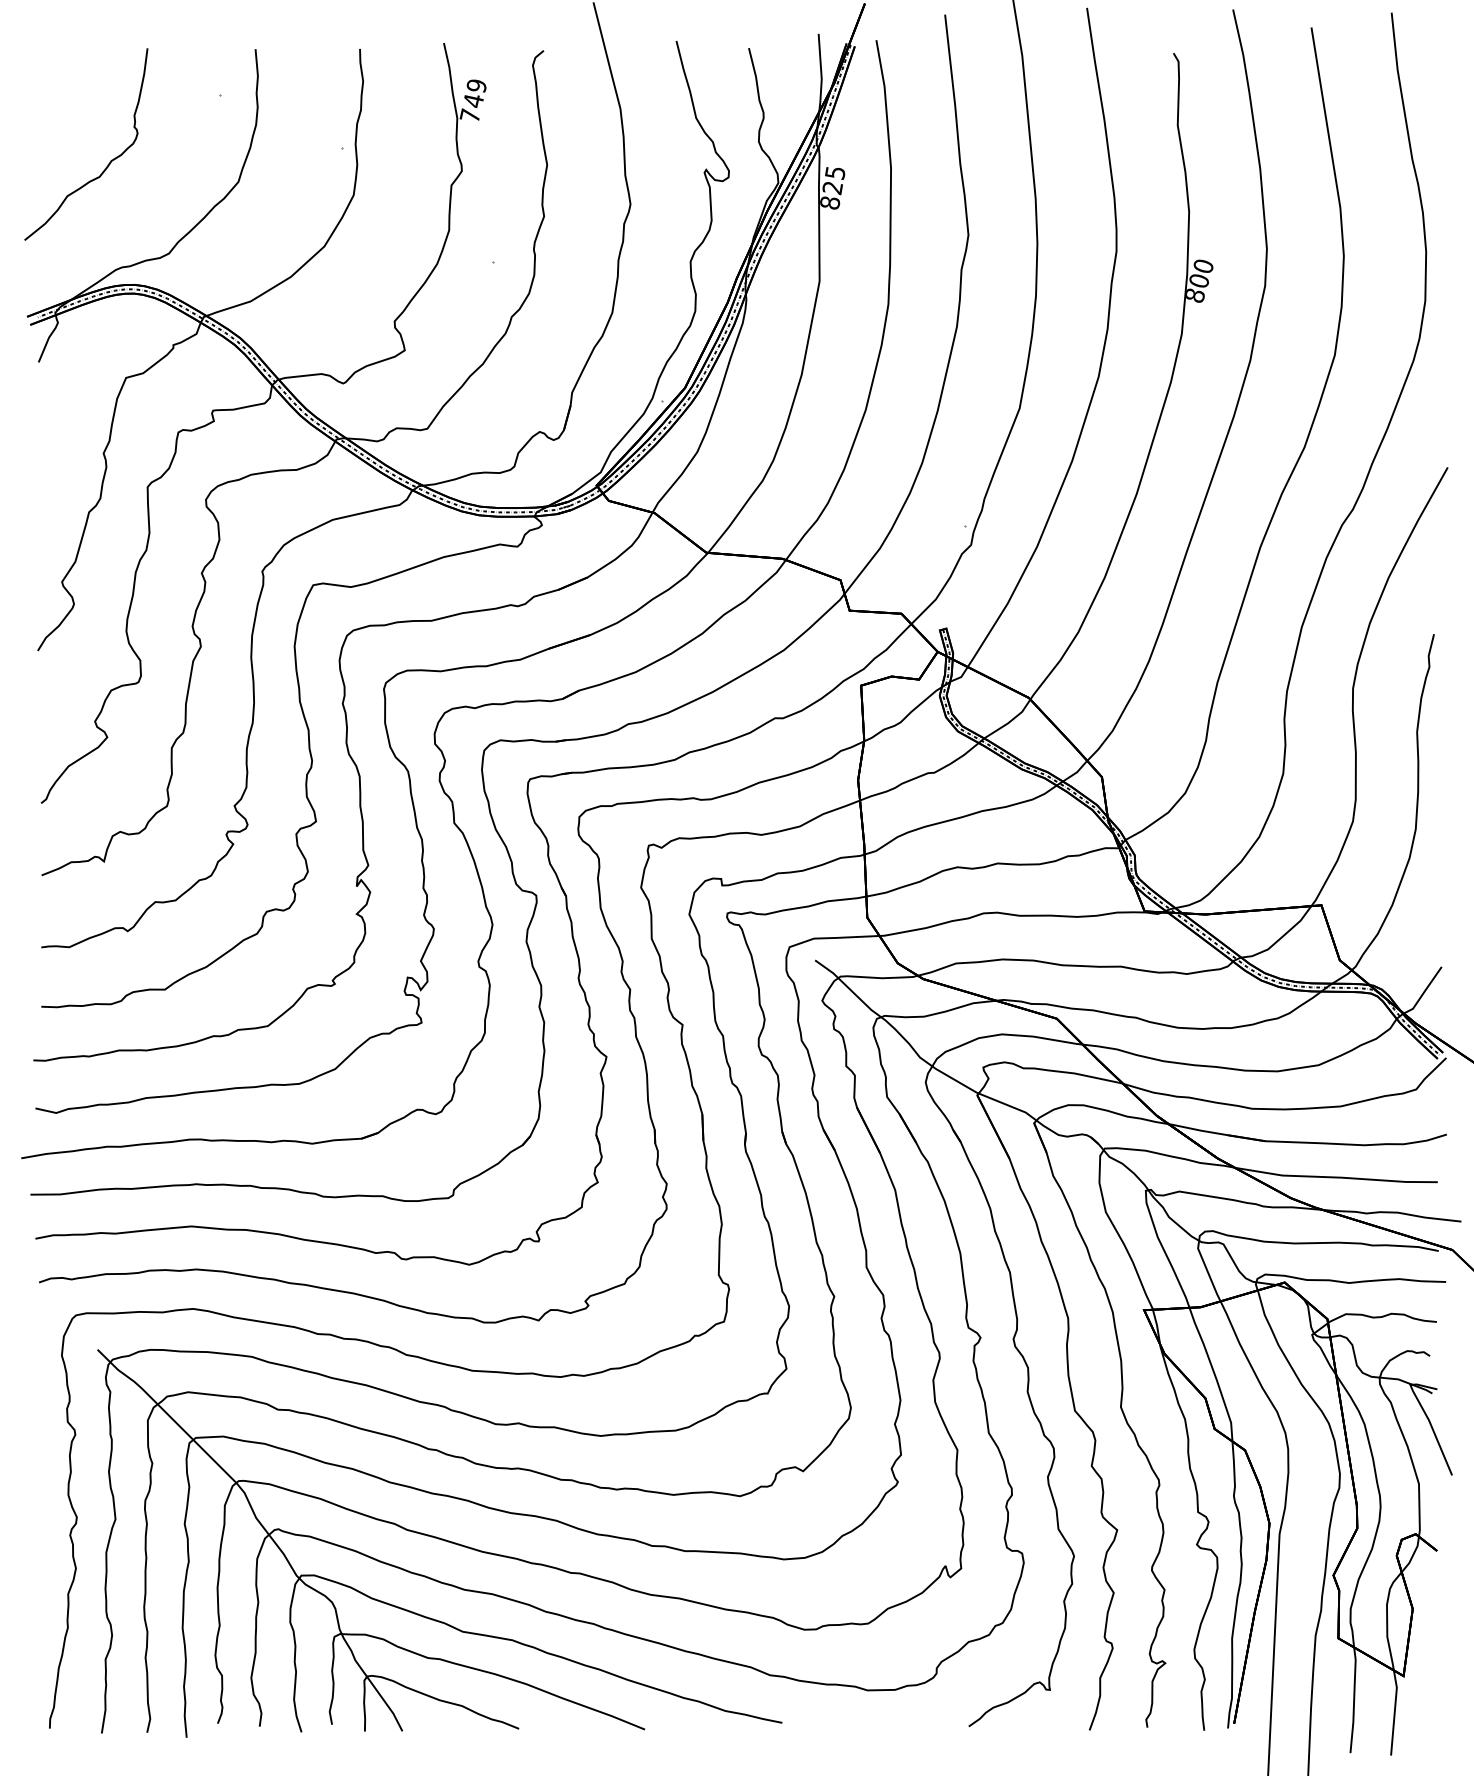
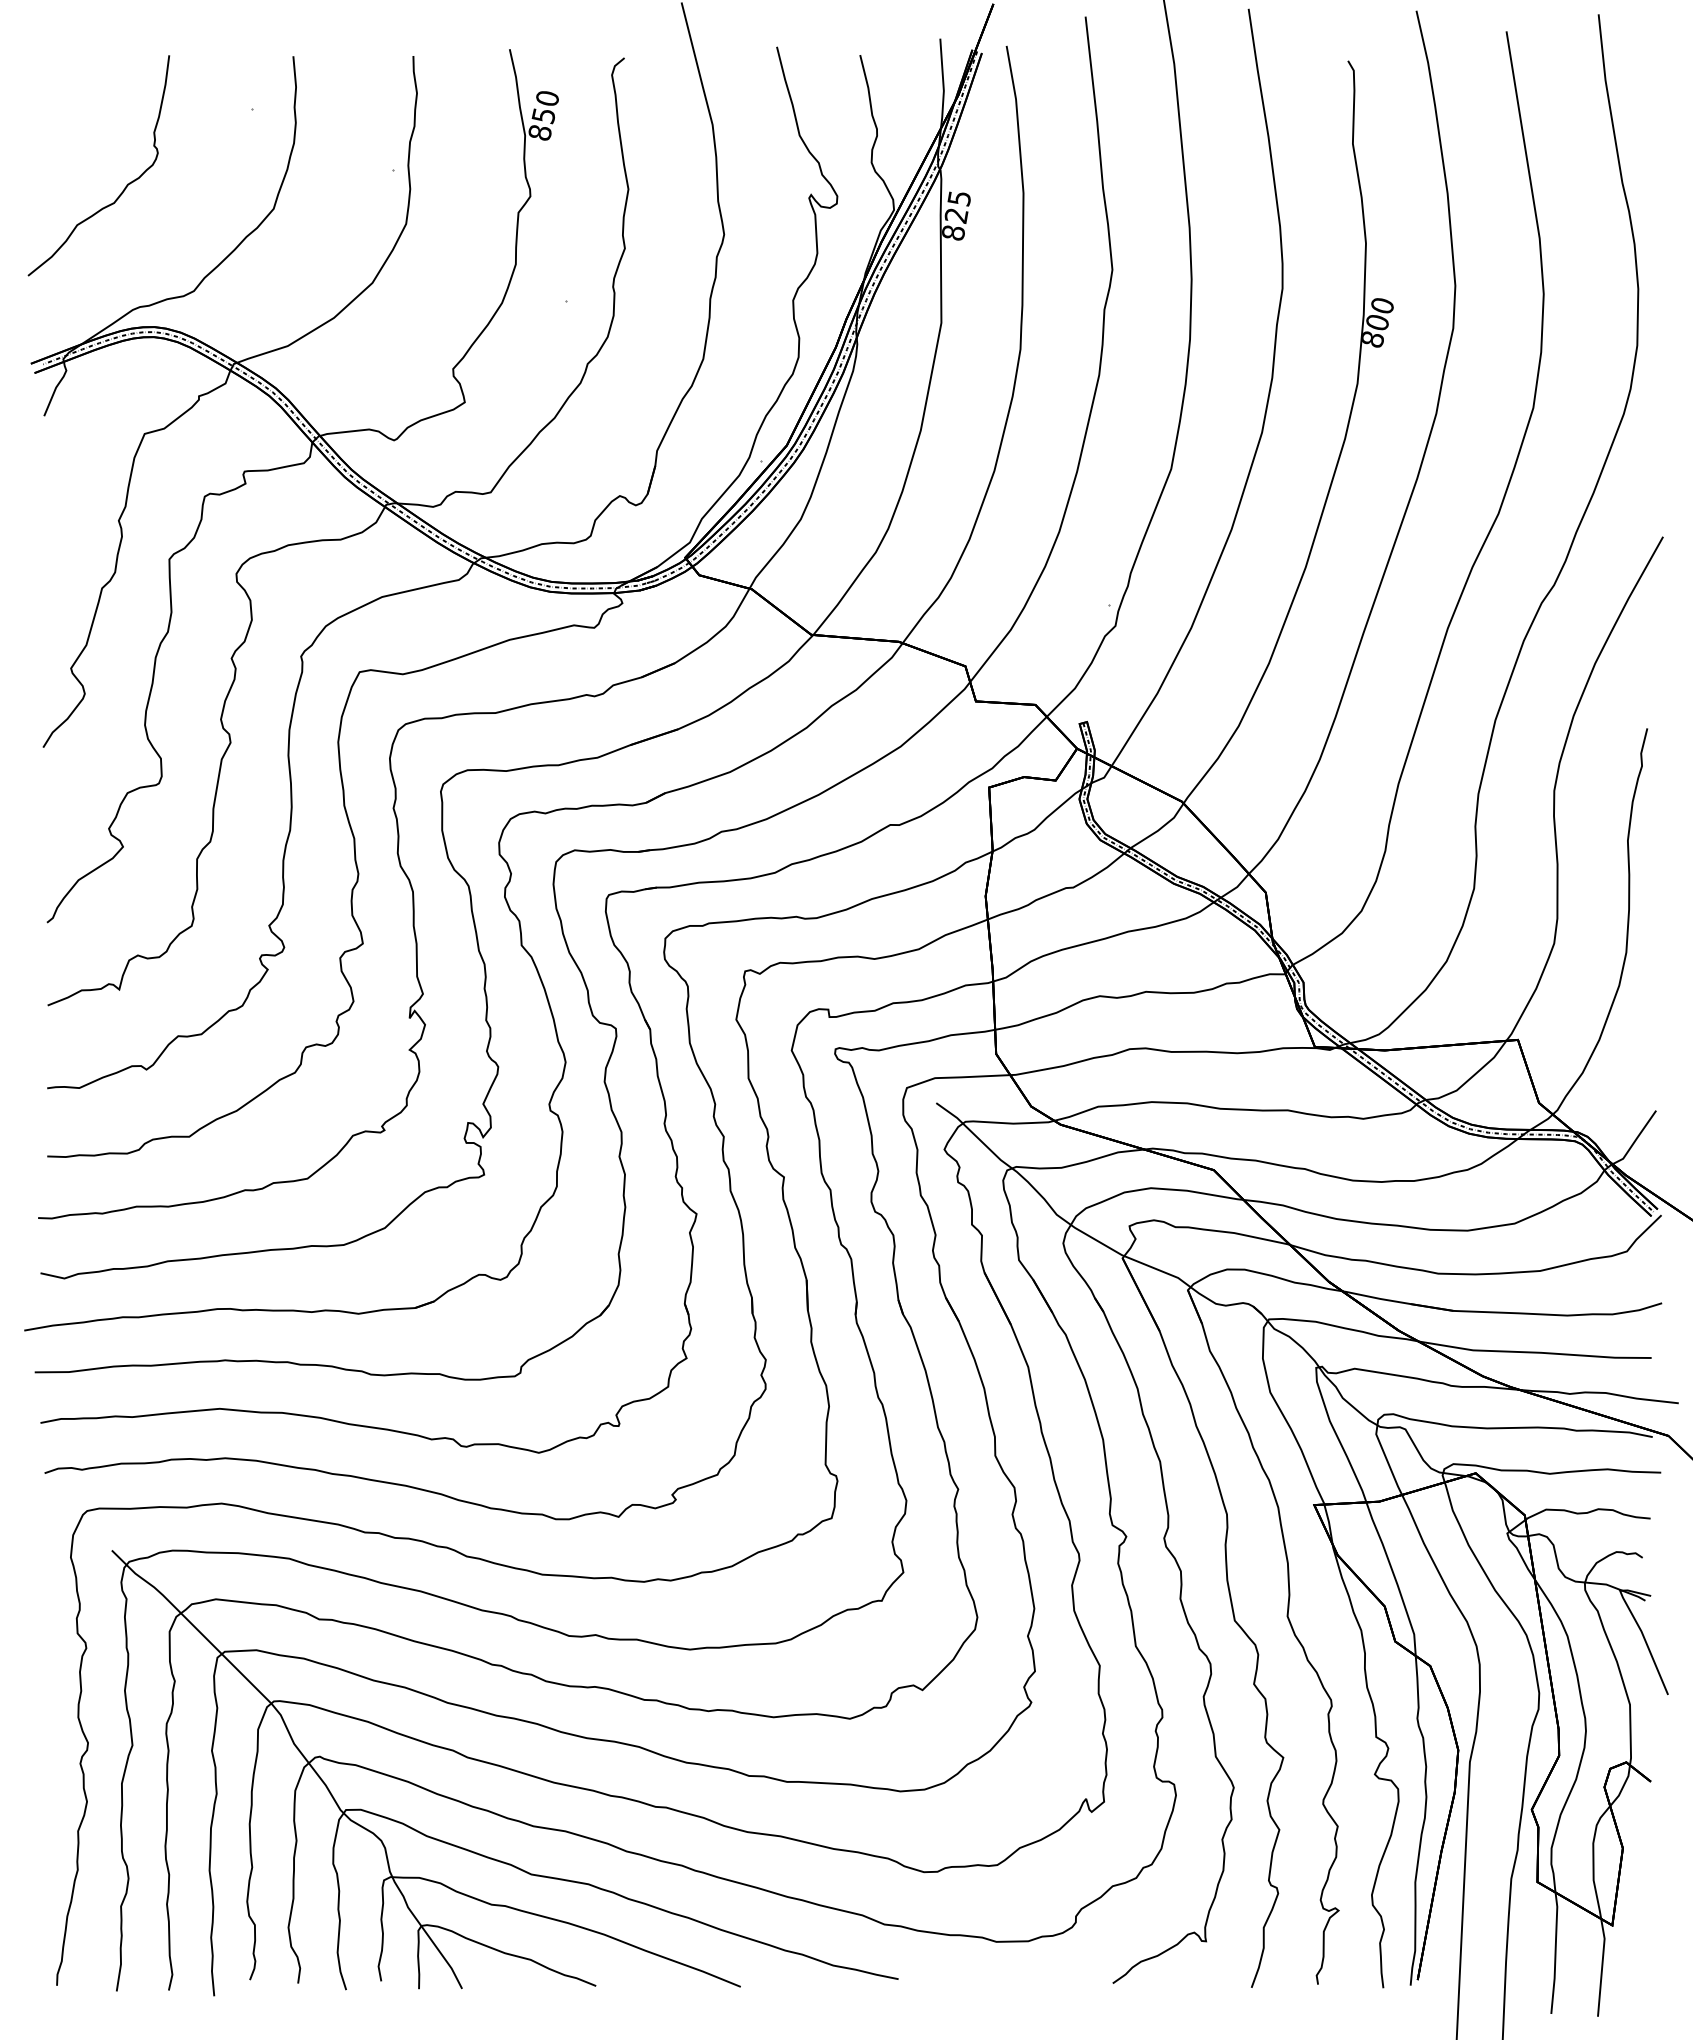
text: (472, 100) -> (542, 115), 749 -> 850

